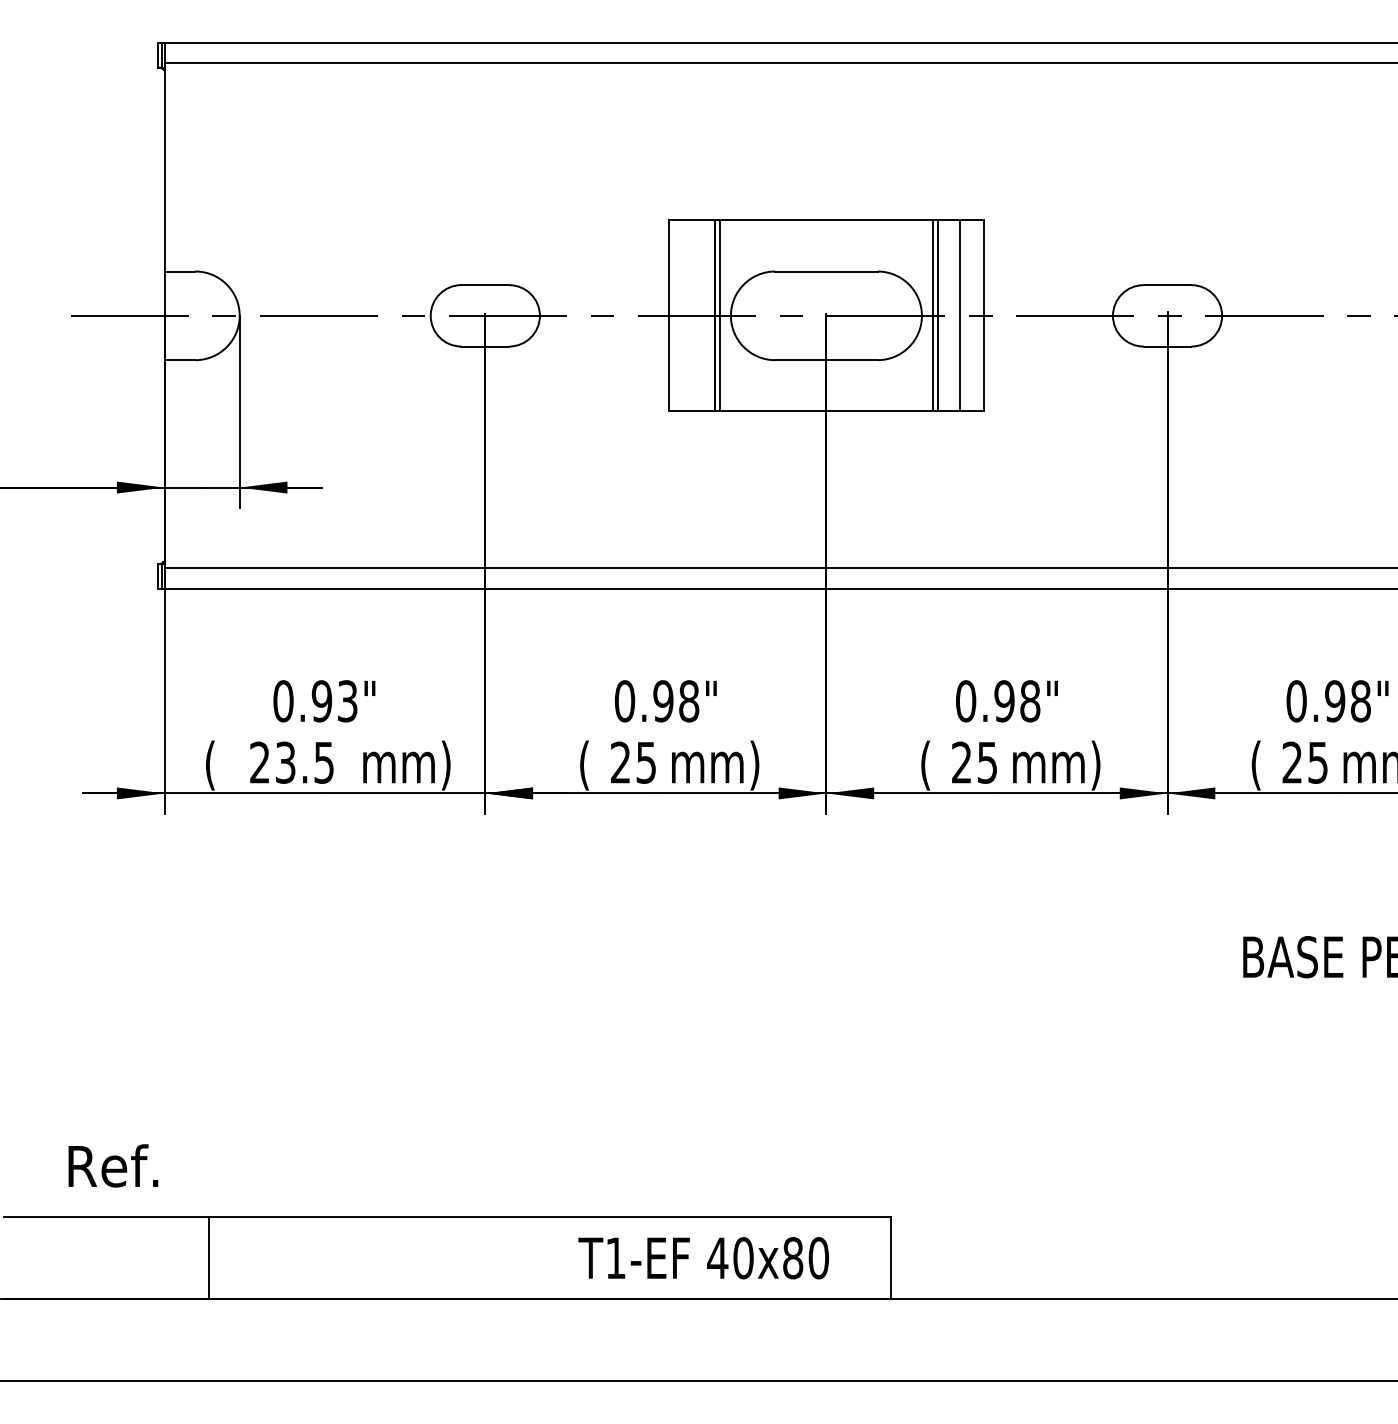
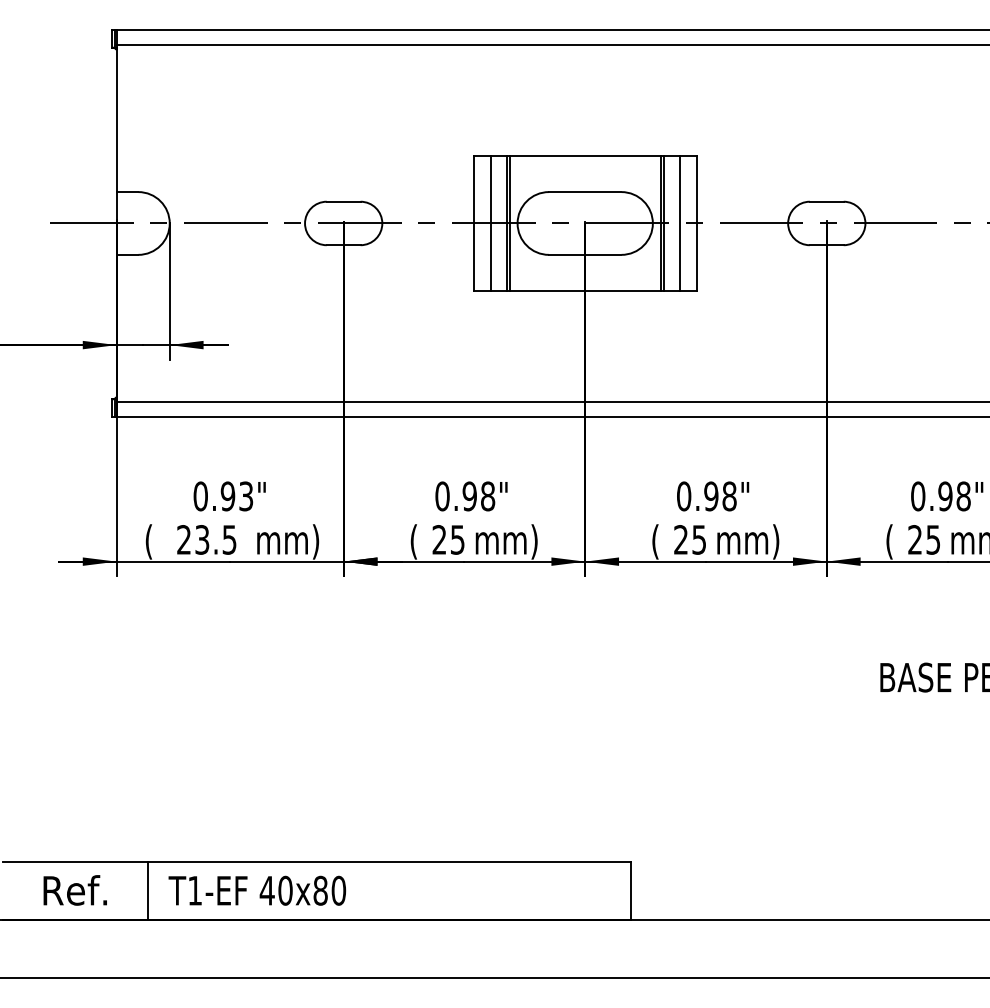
line: (692, 315) -> (490, 223), added
text: (112, 1166) -> (74, 890), moved
text: (703, 1257) -> (257, 890), moved

